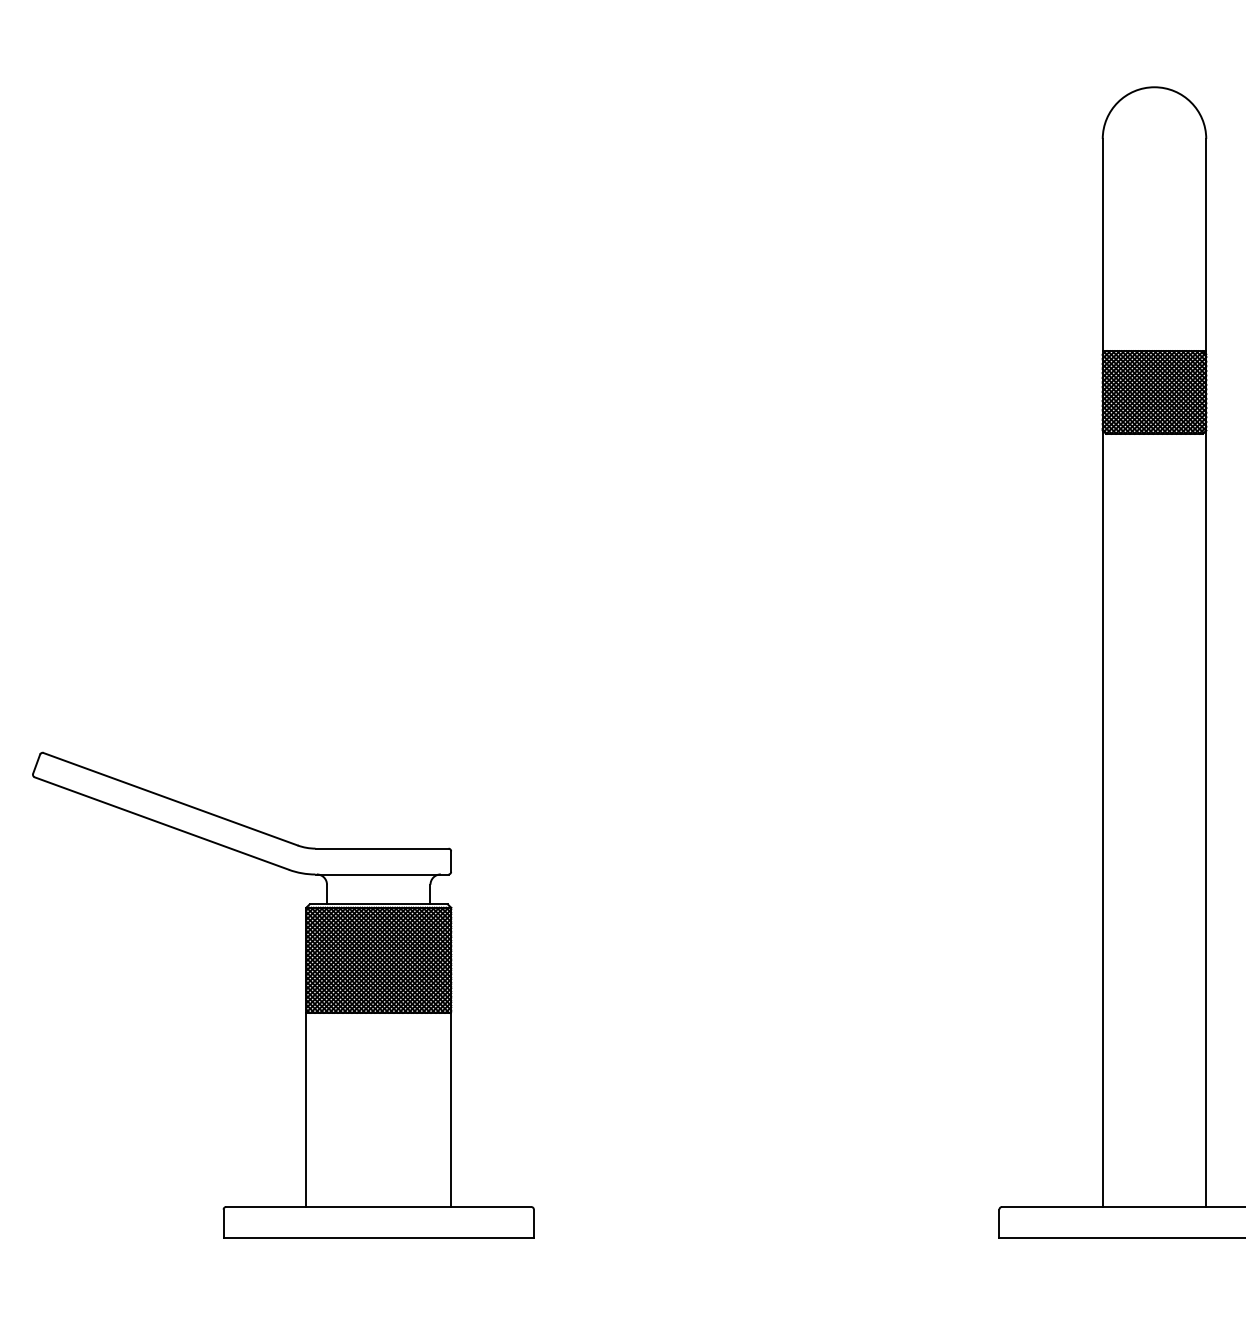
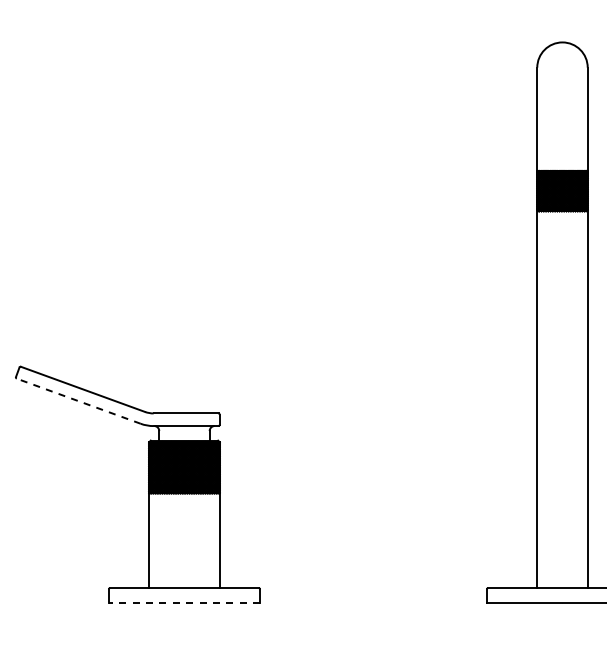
line: (161, 824) -> (78, 401), solid -> dashed
line: (378, 1238) -> (184, 603), solid -> dashed

